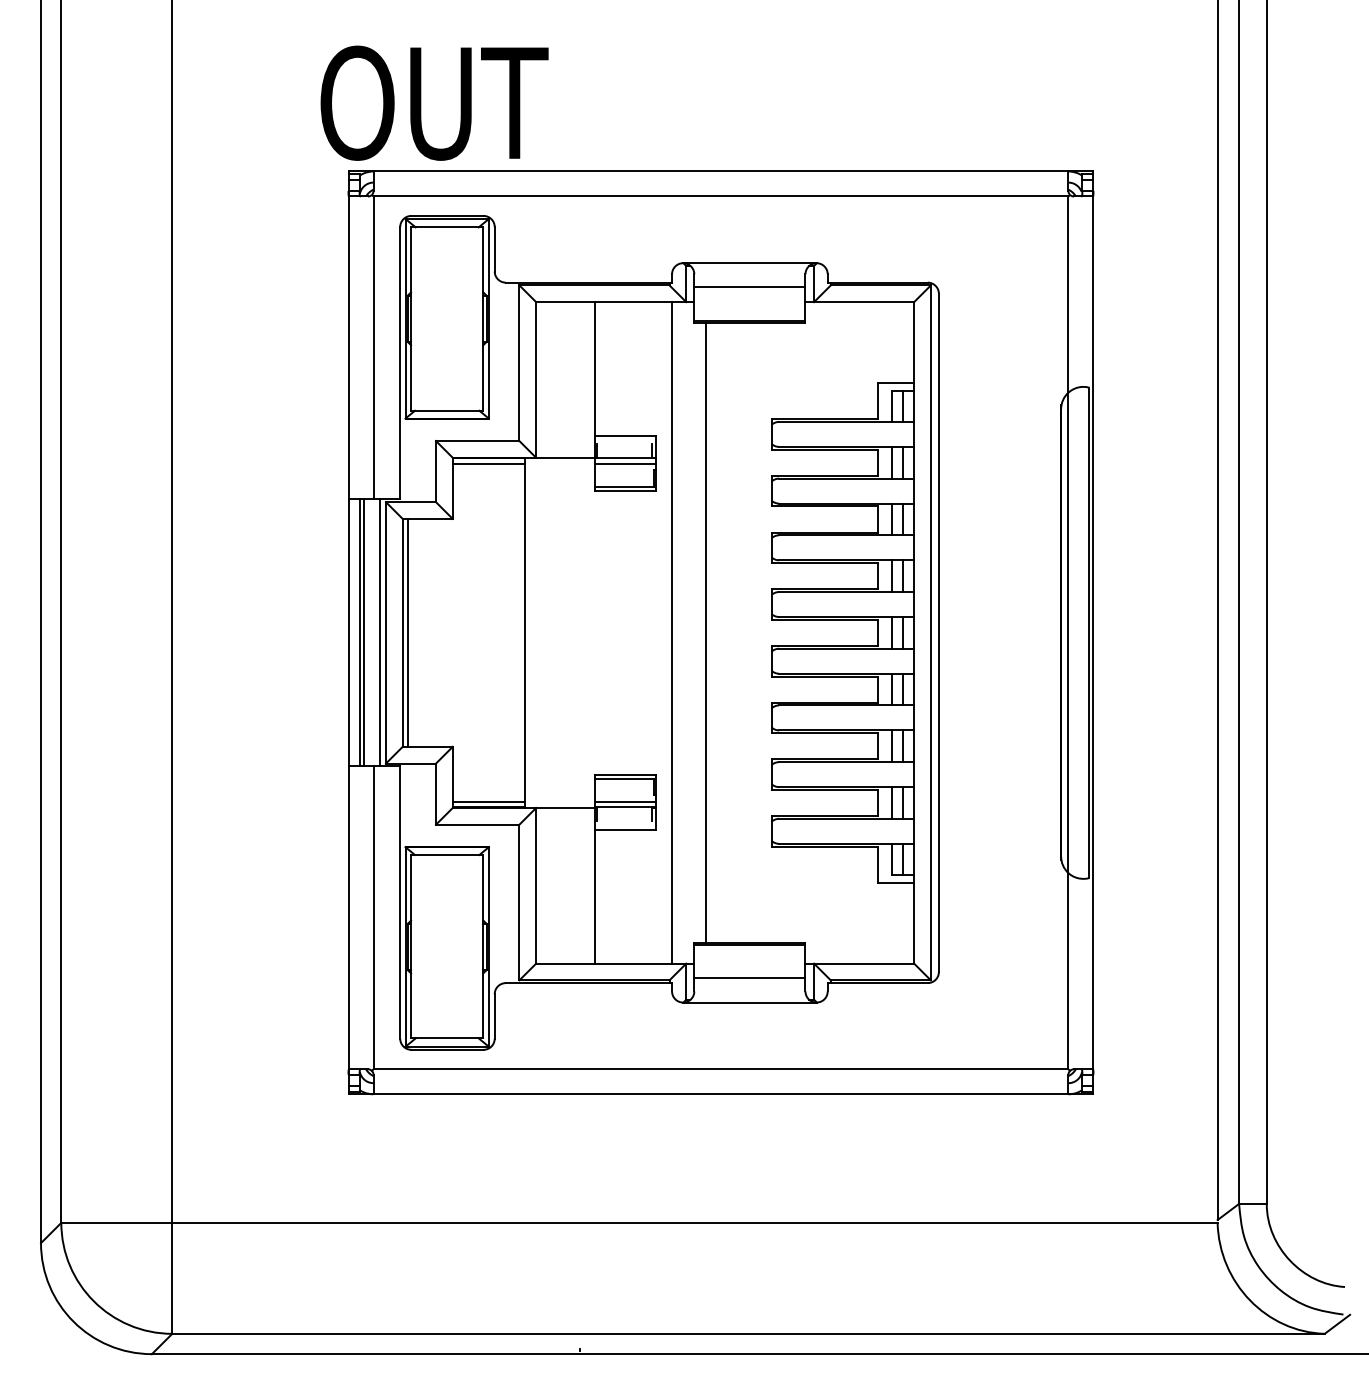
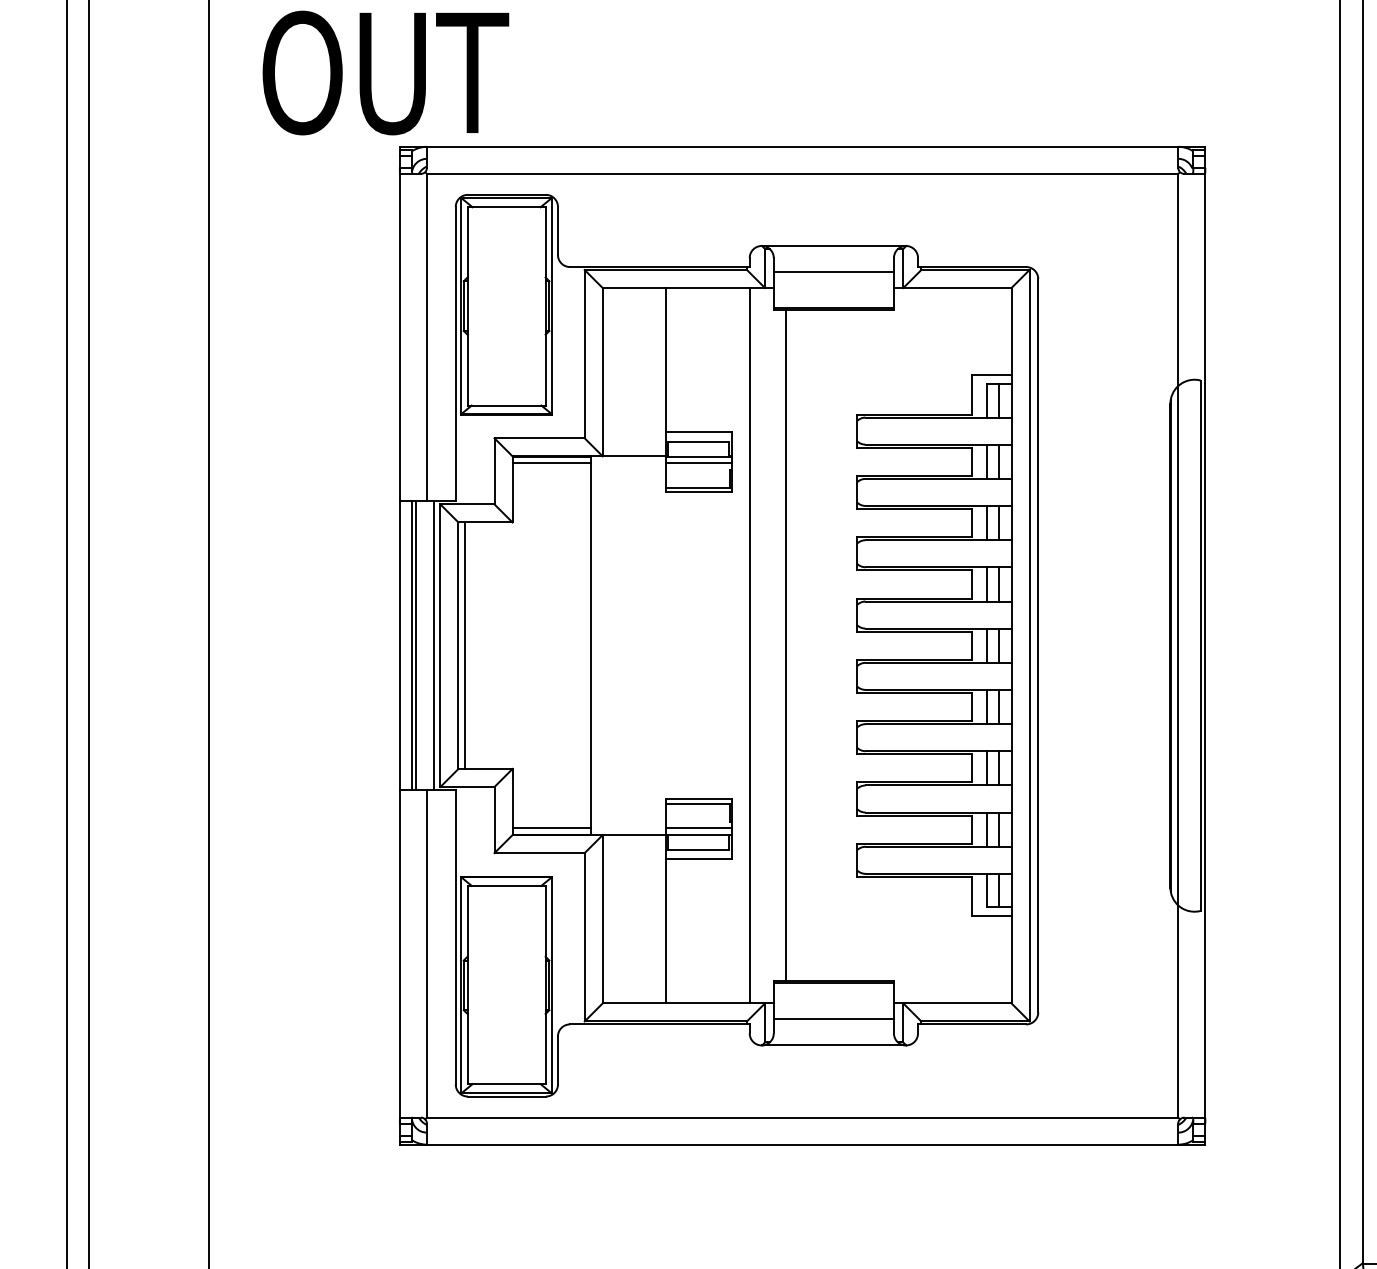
text: (434, 102) -> (385, 72), moved
line: (624, 444) -> (698, 442), added
line: (624, 821) -> (698, 849), added

